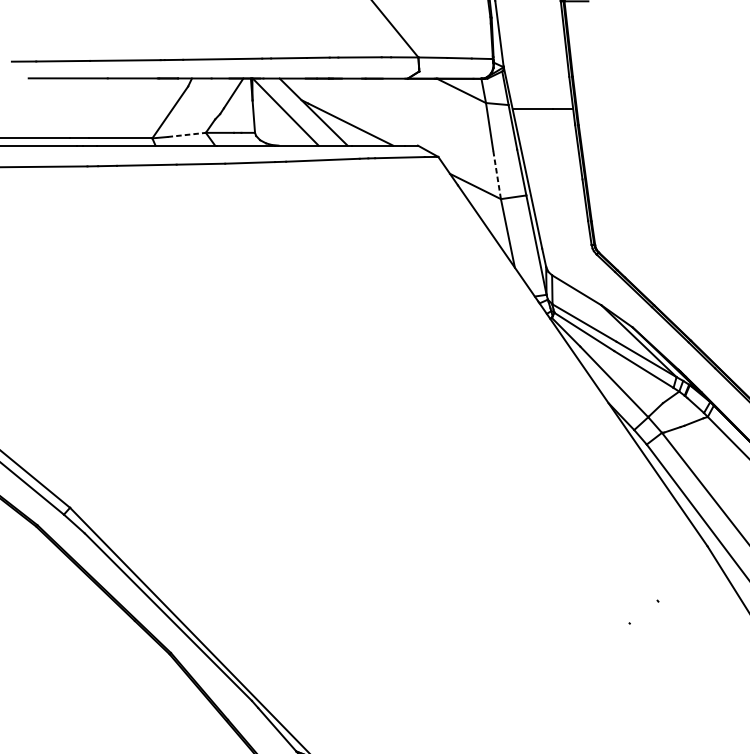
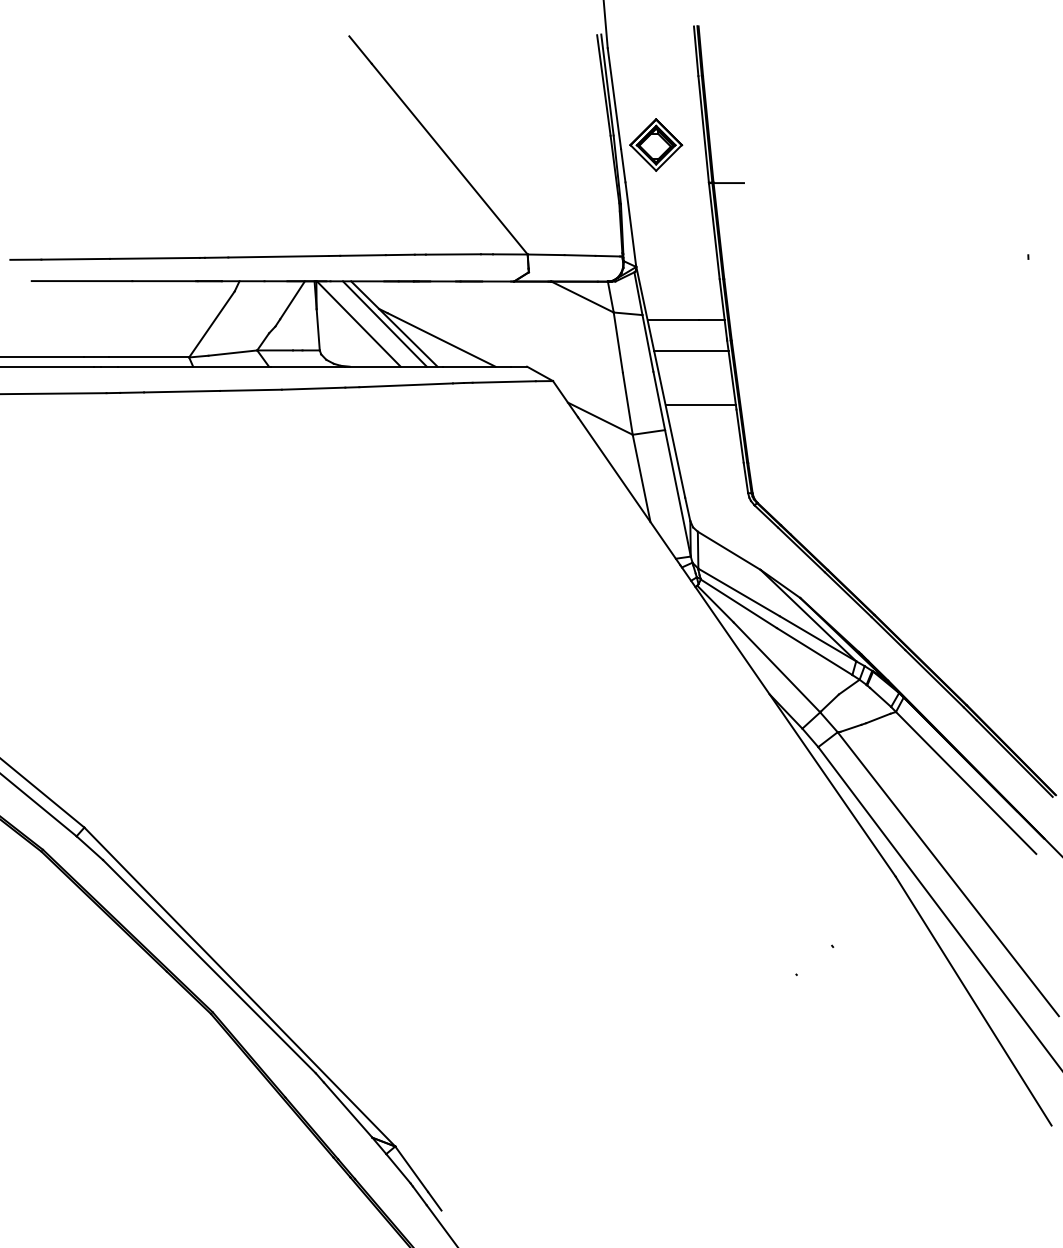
line: (305, 111) -> (384, 323), added
line: (547, 132) -> (691, 350), added
line: (186, 135) -> (232, 353), dashed -> solid
line: (496, 174) -> (627, 403), dashed -> solid
line: (554, 176) -> (700, 405), added

